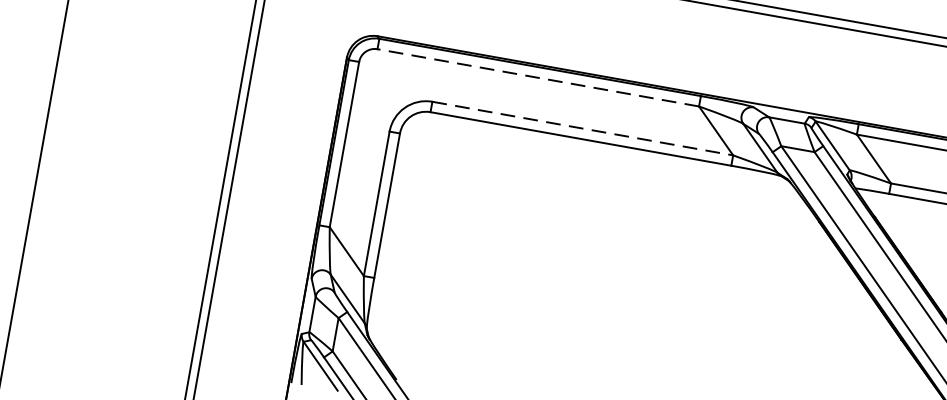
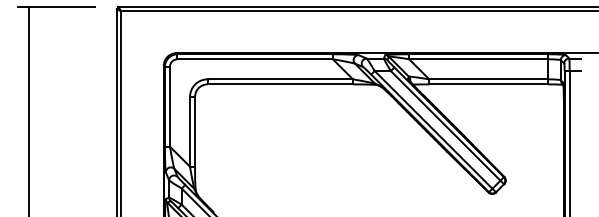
line: (538, 78) -> (255, 59), dashed -> solid
line: (583, 128) -> (280, 79), dashed -> solid

